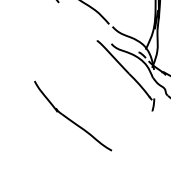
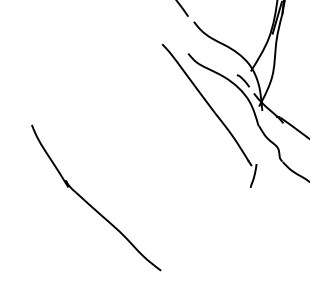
part: (73, 115) -> (96, 197), moved

